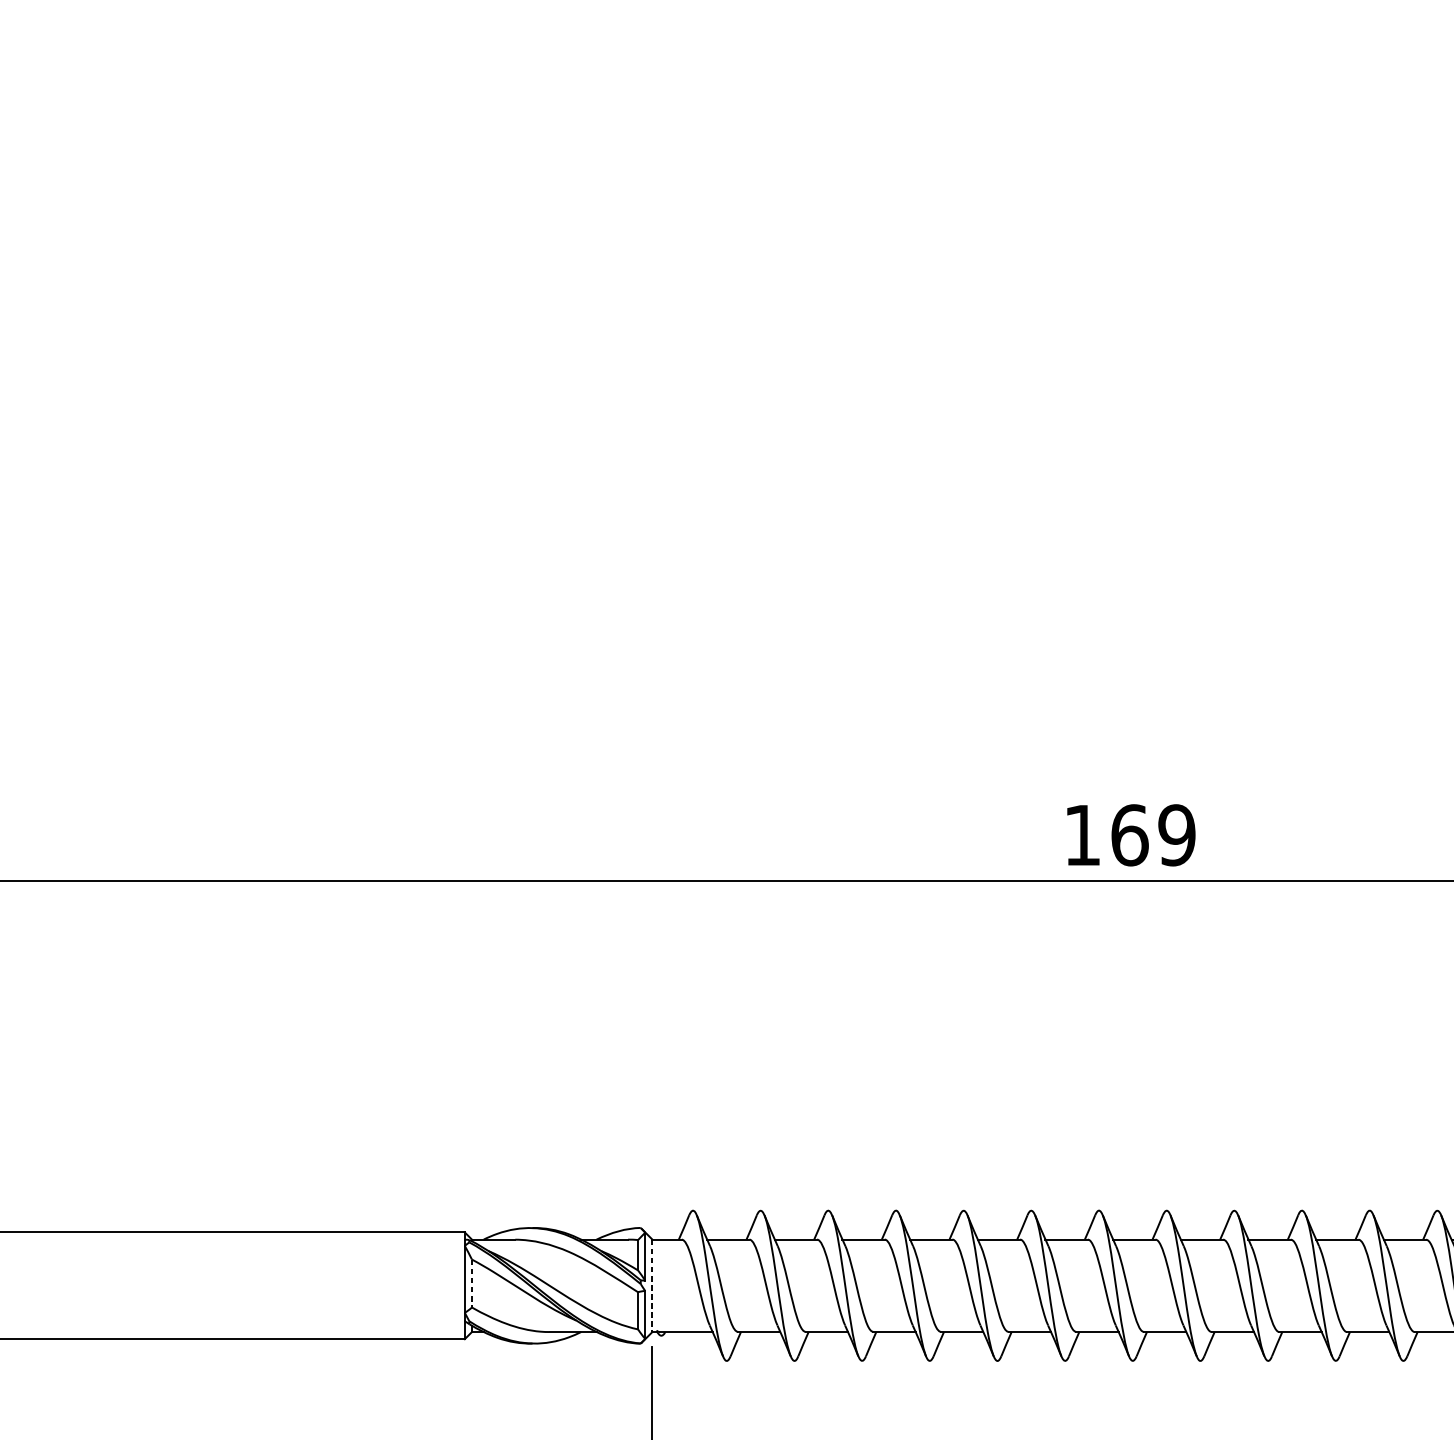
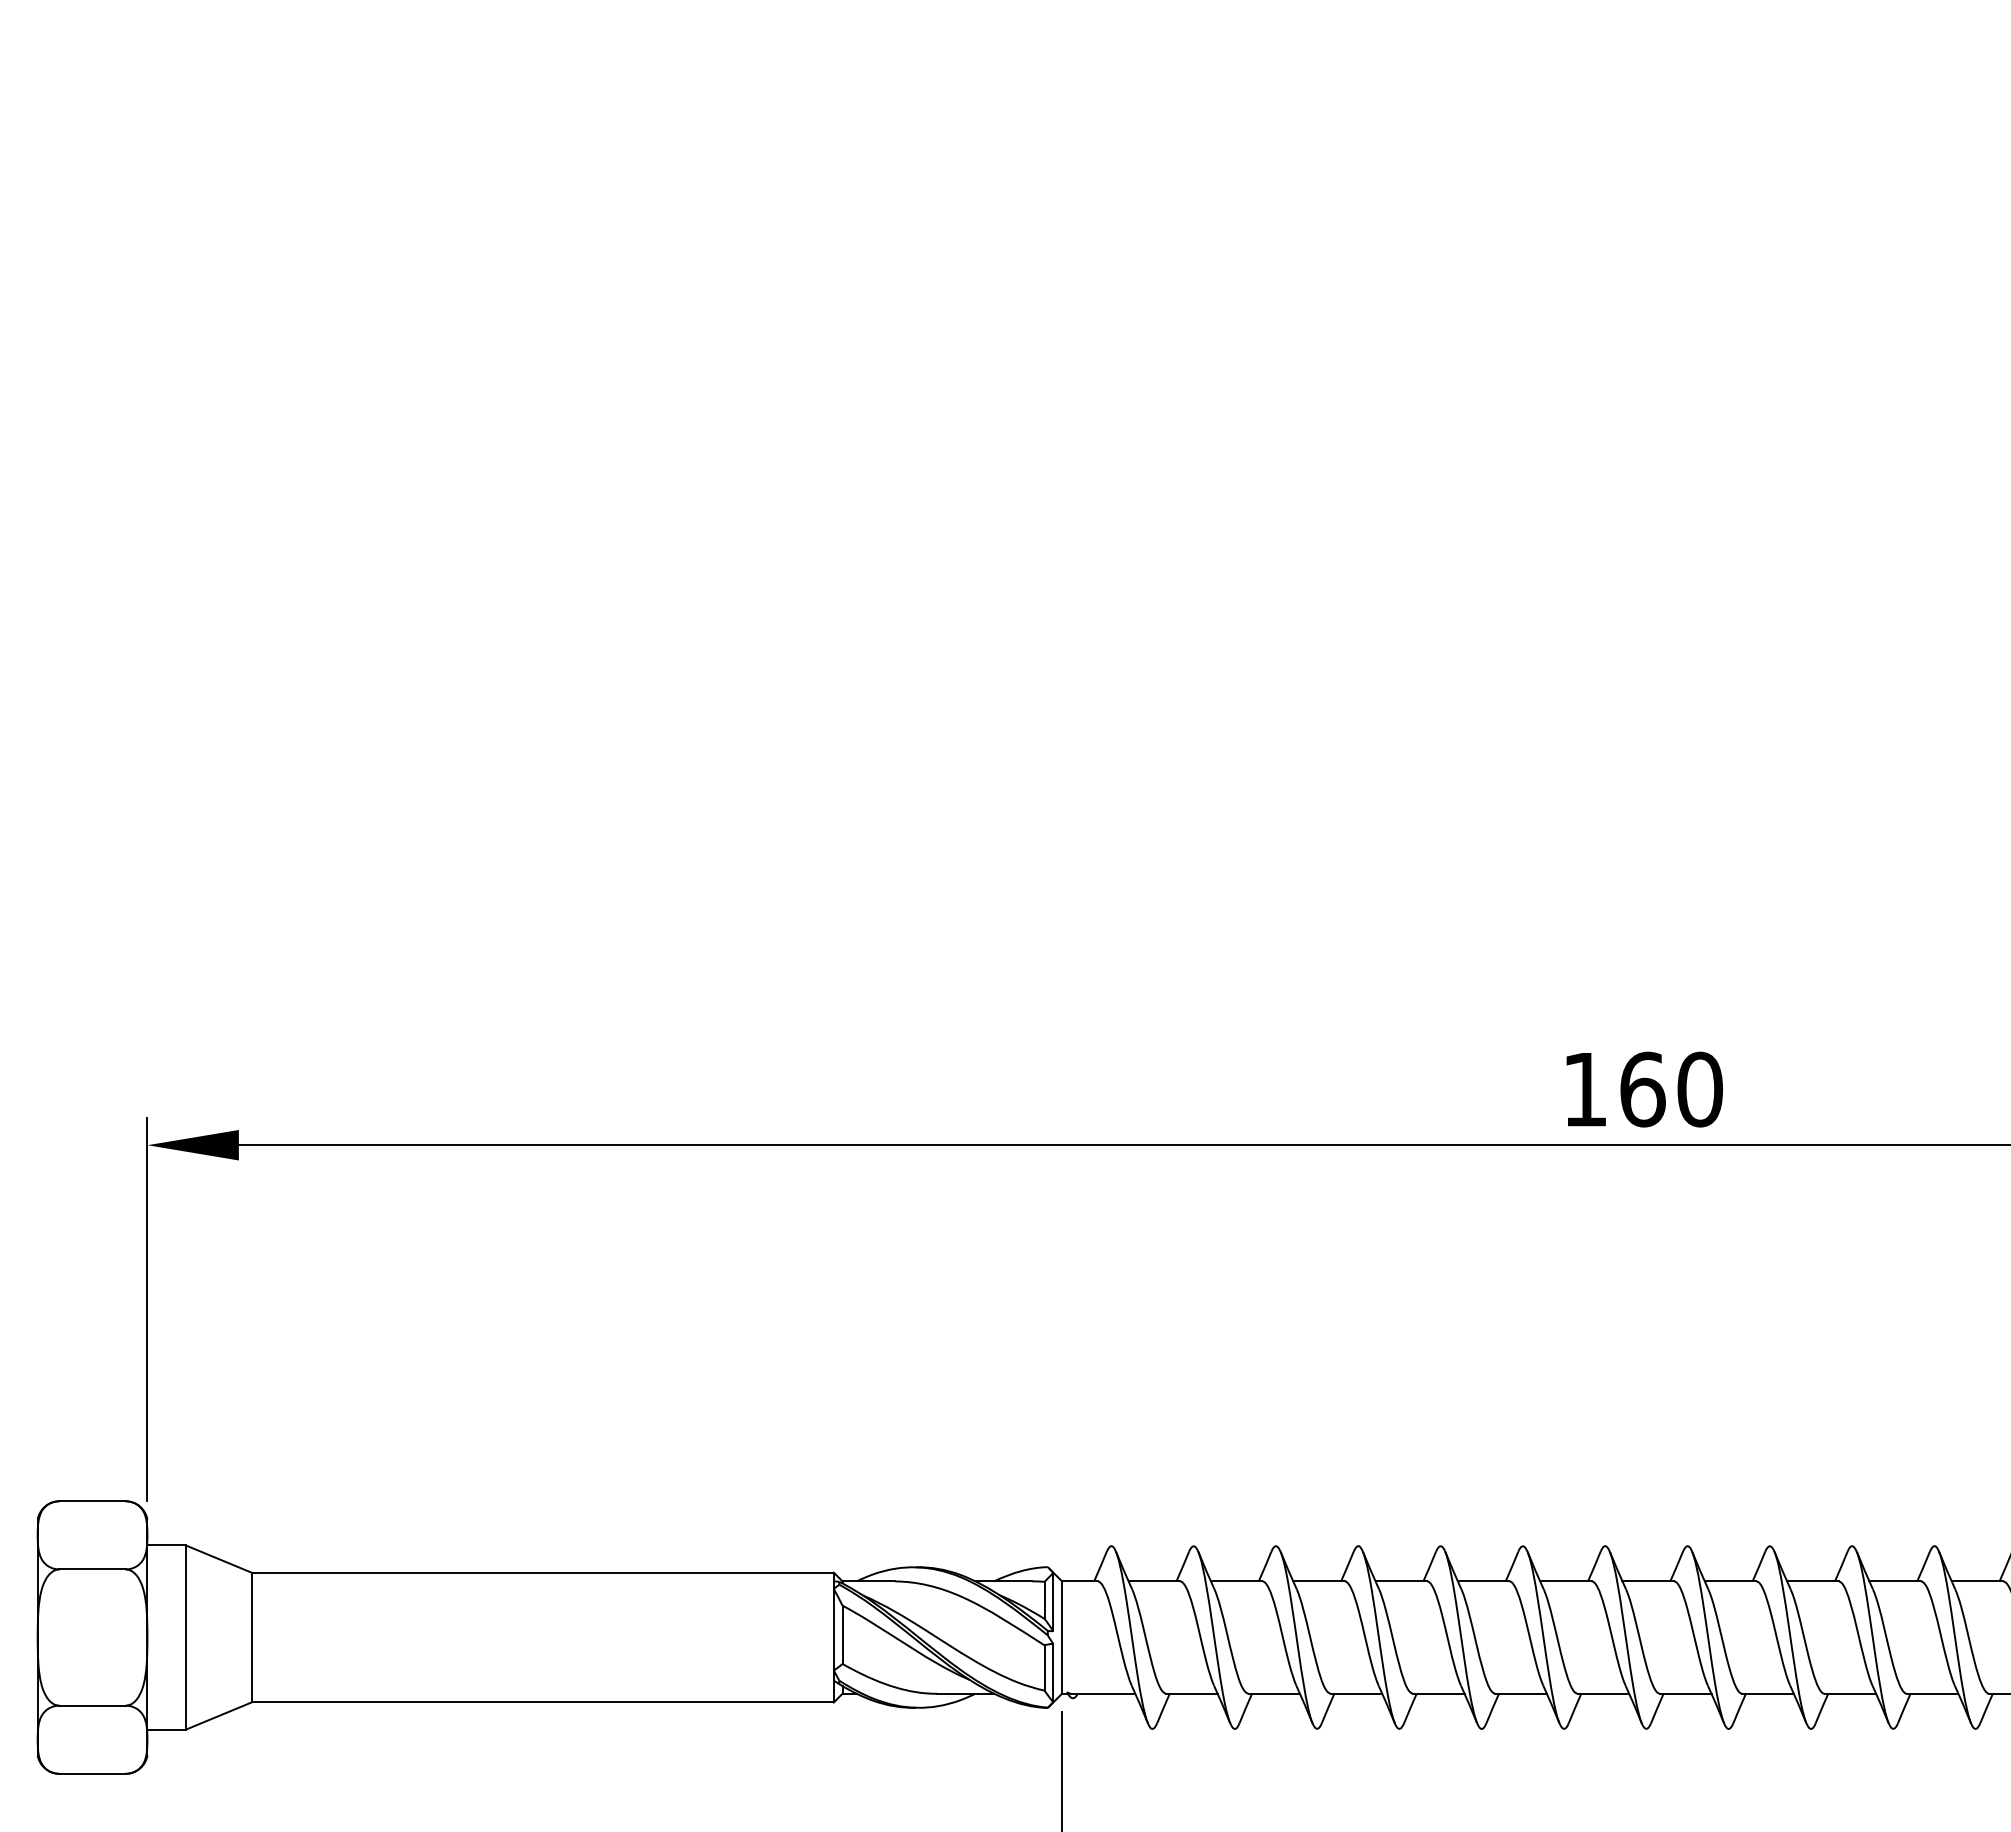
text: (1176, 835) -> (1699, 1089), 169 -> 160
line: (471, 1284) -> (842, 1635), dashed -> solid
line: (652, 1286) -> (1062, 1638), dashed -> solid

